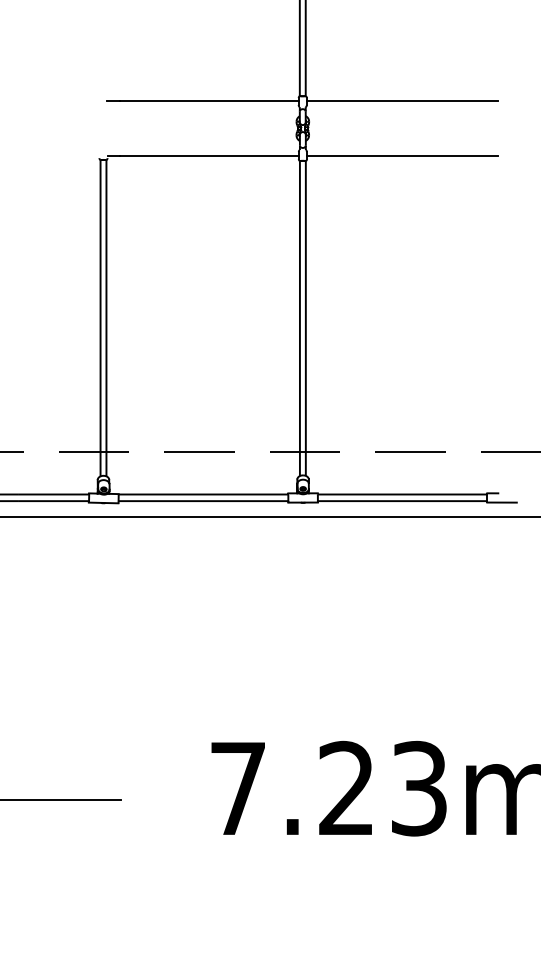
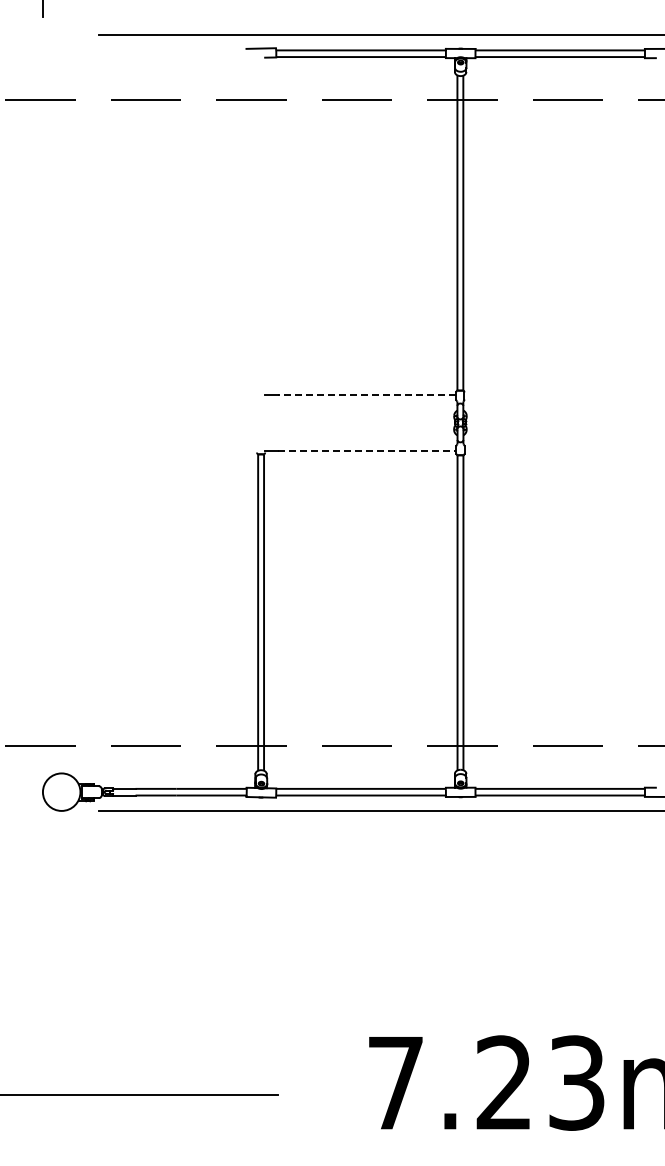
line: (208, 101) -> (366, 395), solid -> dashed
line: (401, 101) -> (559, 395), removed
line: (209, 156) -> (367, 450), solid -> dashed
line: (401, 156) -> (559, 450), removed

